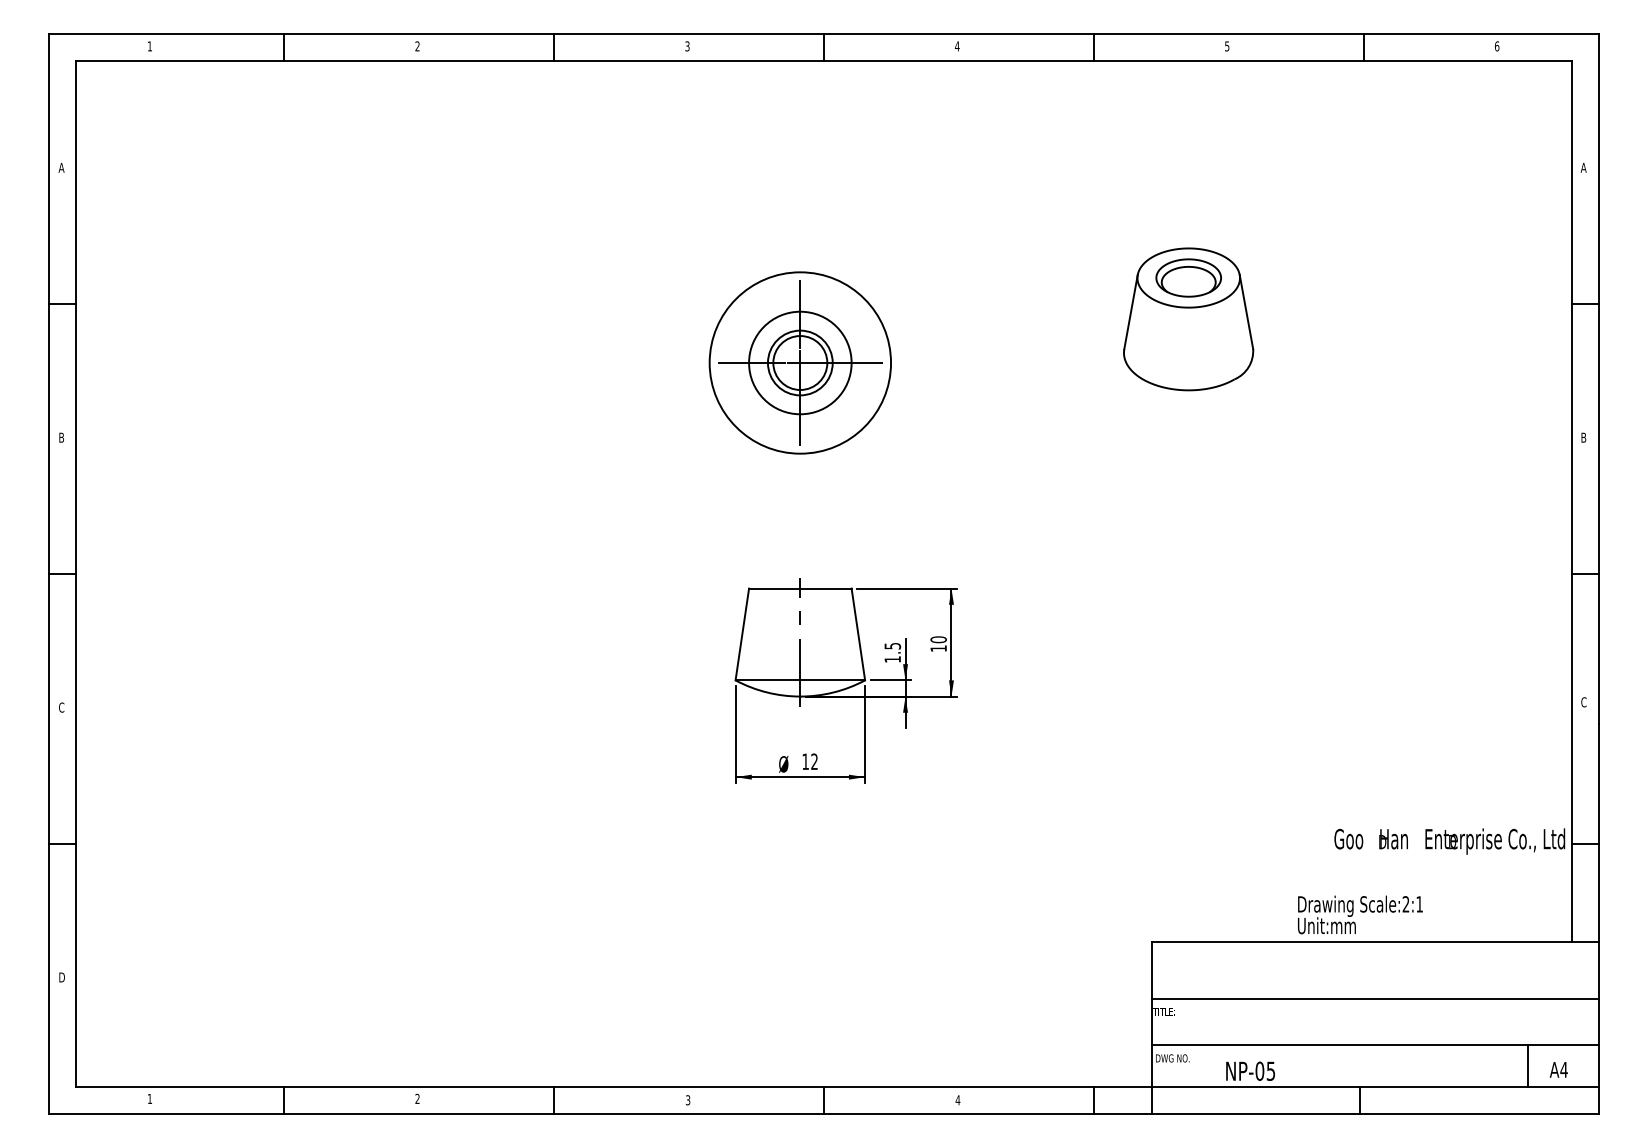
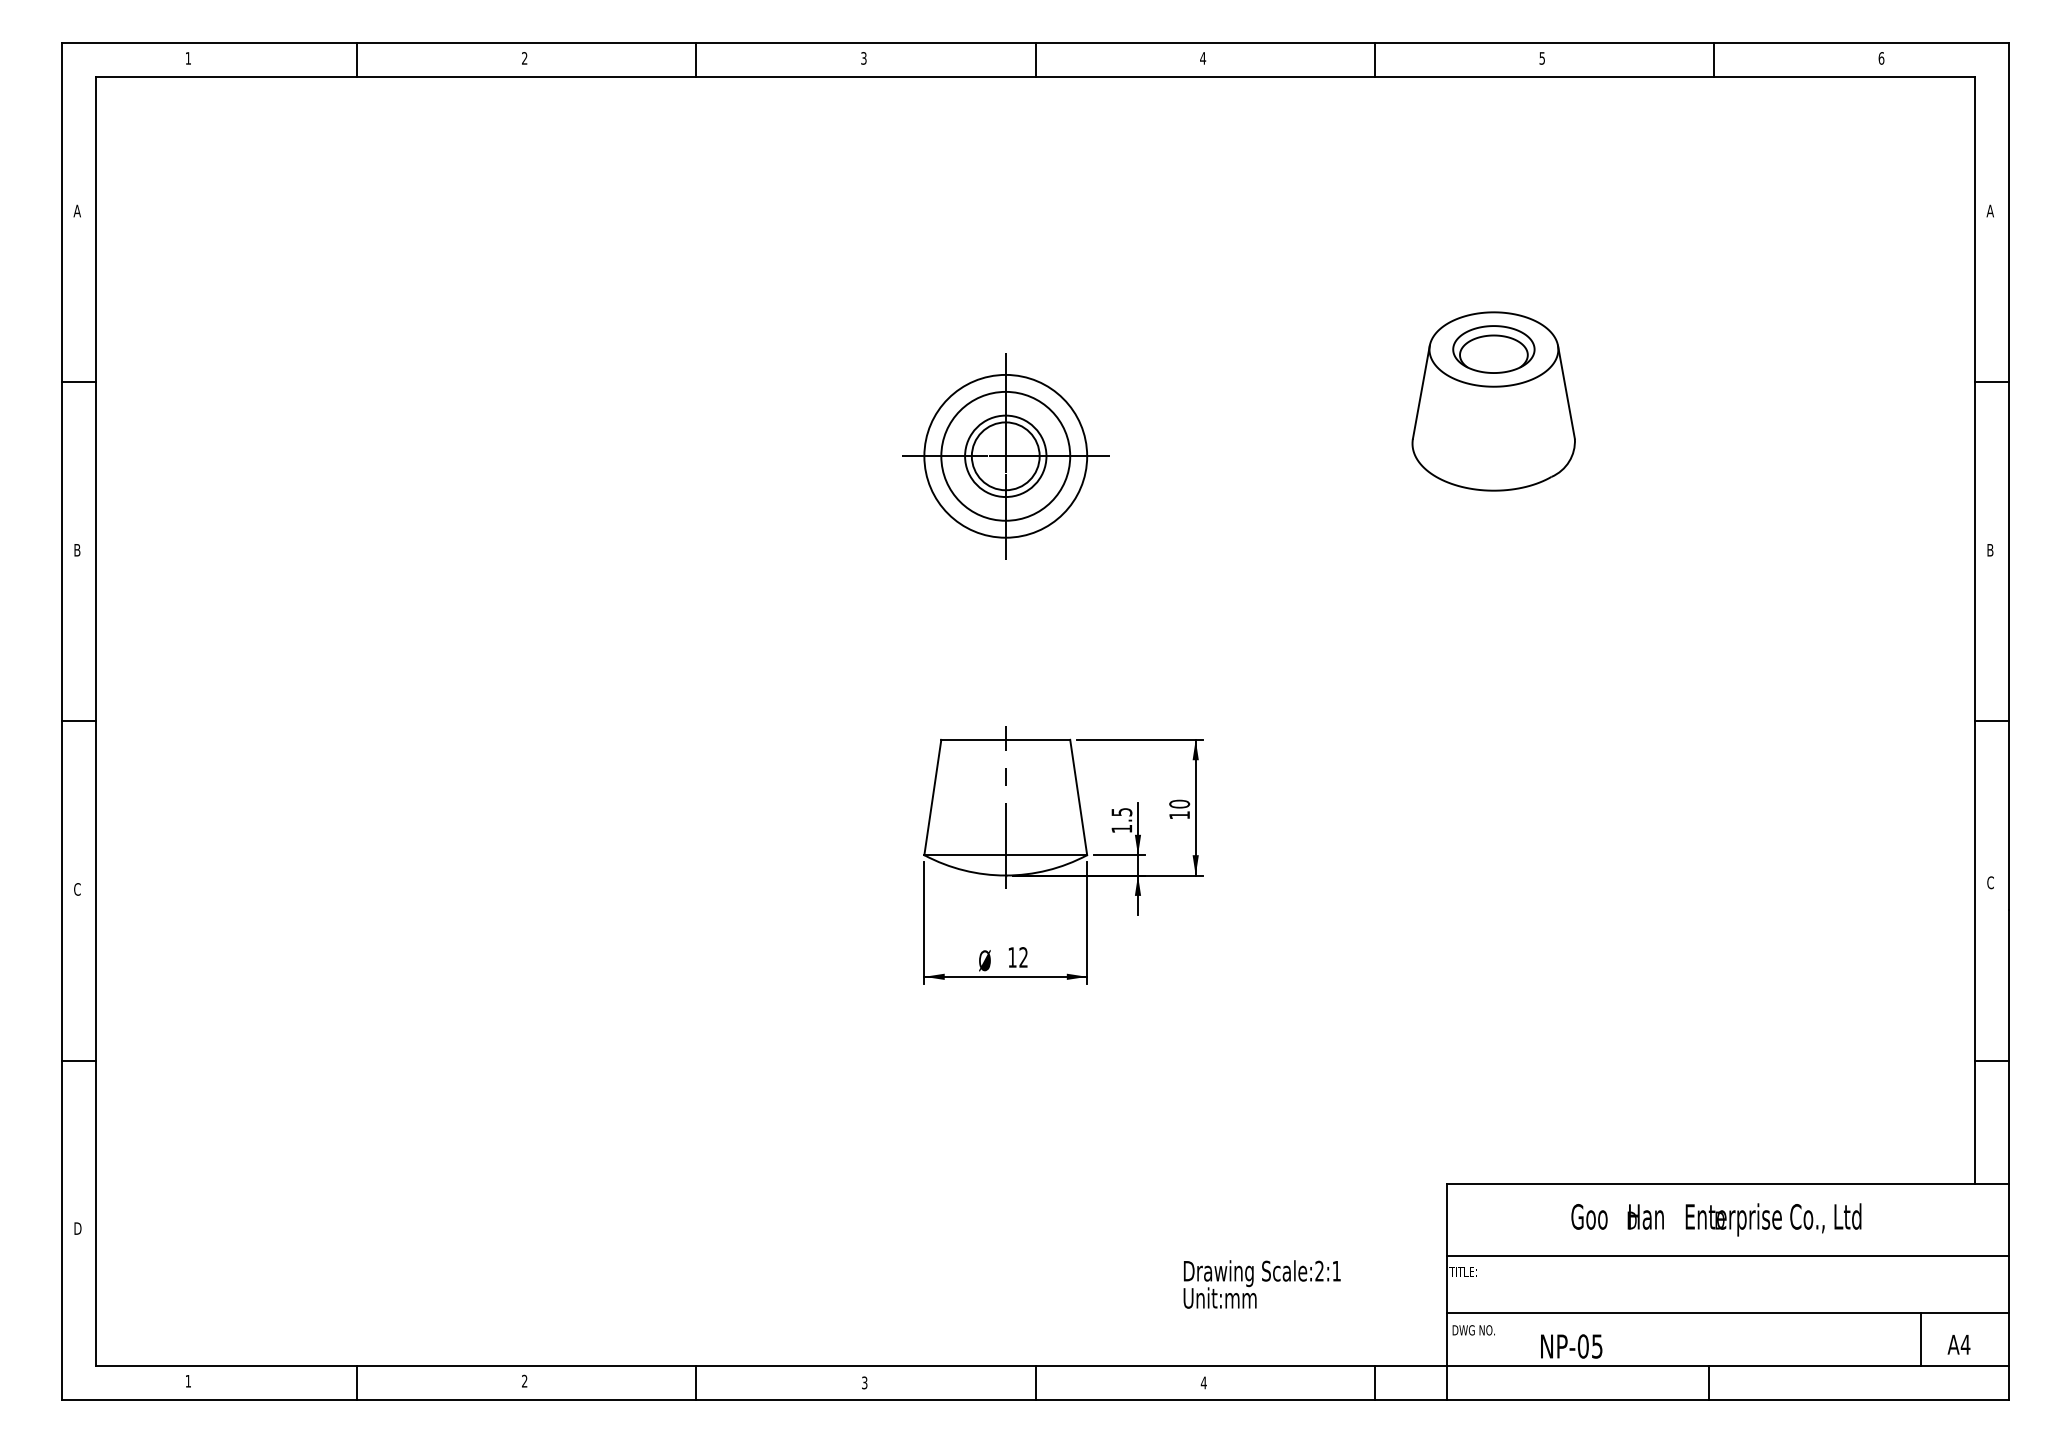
circle: (800, 362) -> (1005, 455), size x0.71
text: (1449, 841) -> (1716, 1219), moved
text: (1360, 914) -> (1262, 1283), moved

